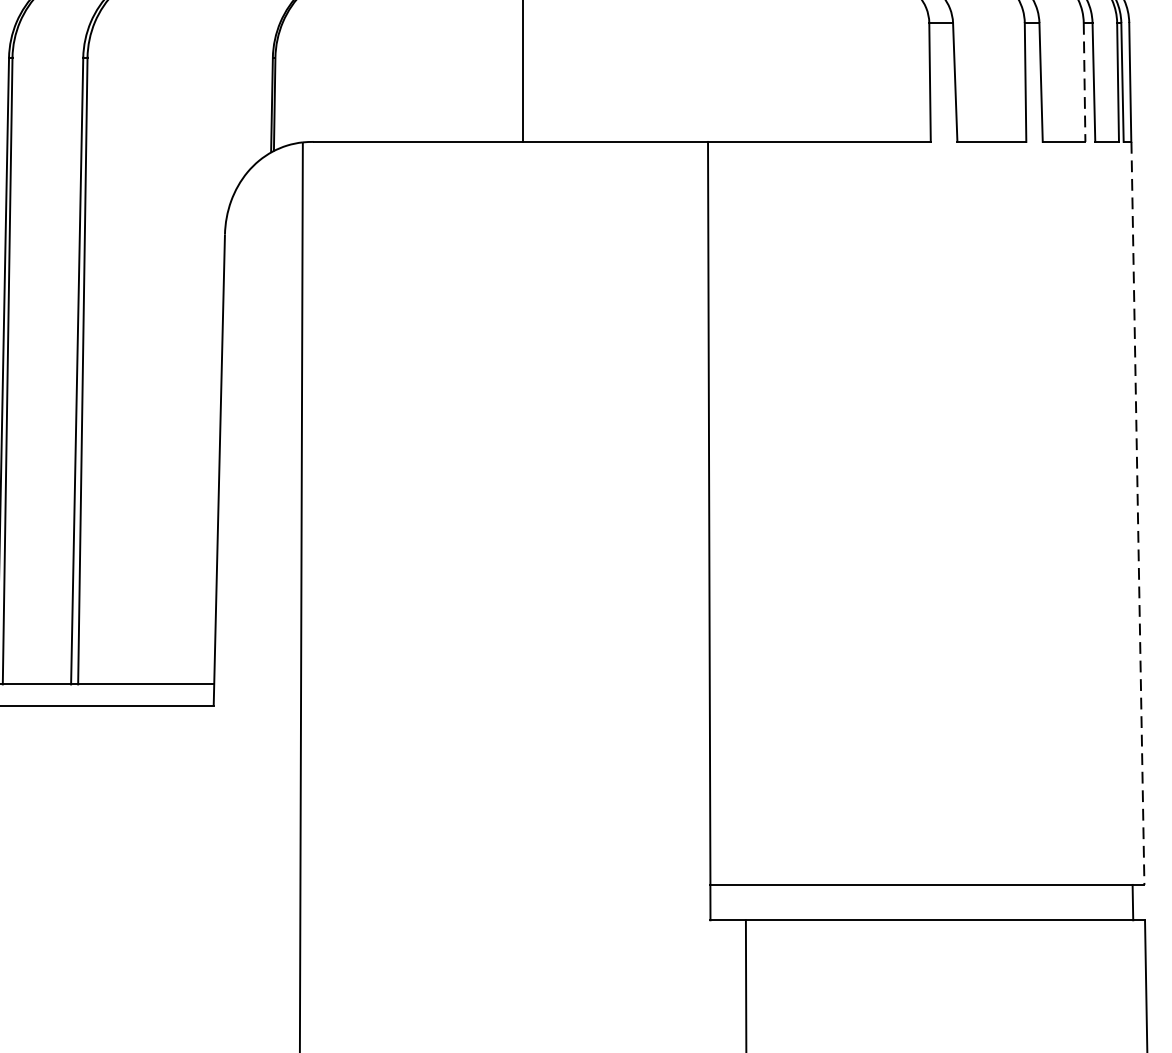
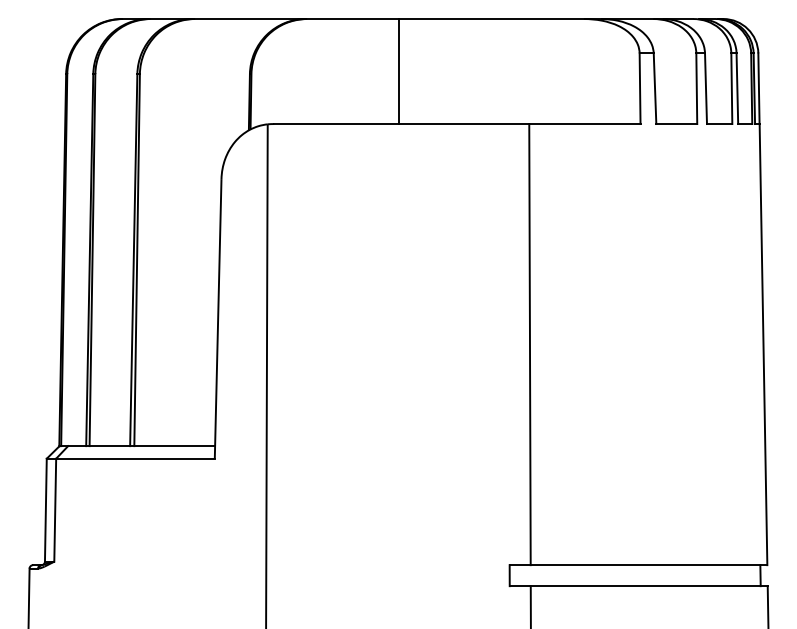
line: (1084, 83) -> (731, 89), dashed -> solid
line: (708, 513) -> (529, 344), moved
line: (1137, 513) -> (763, 344), dashed -> solid

